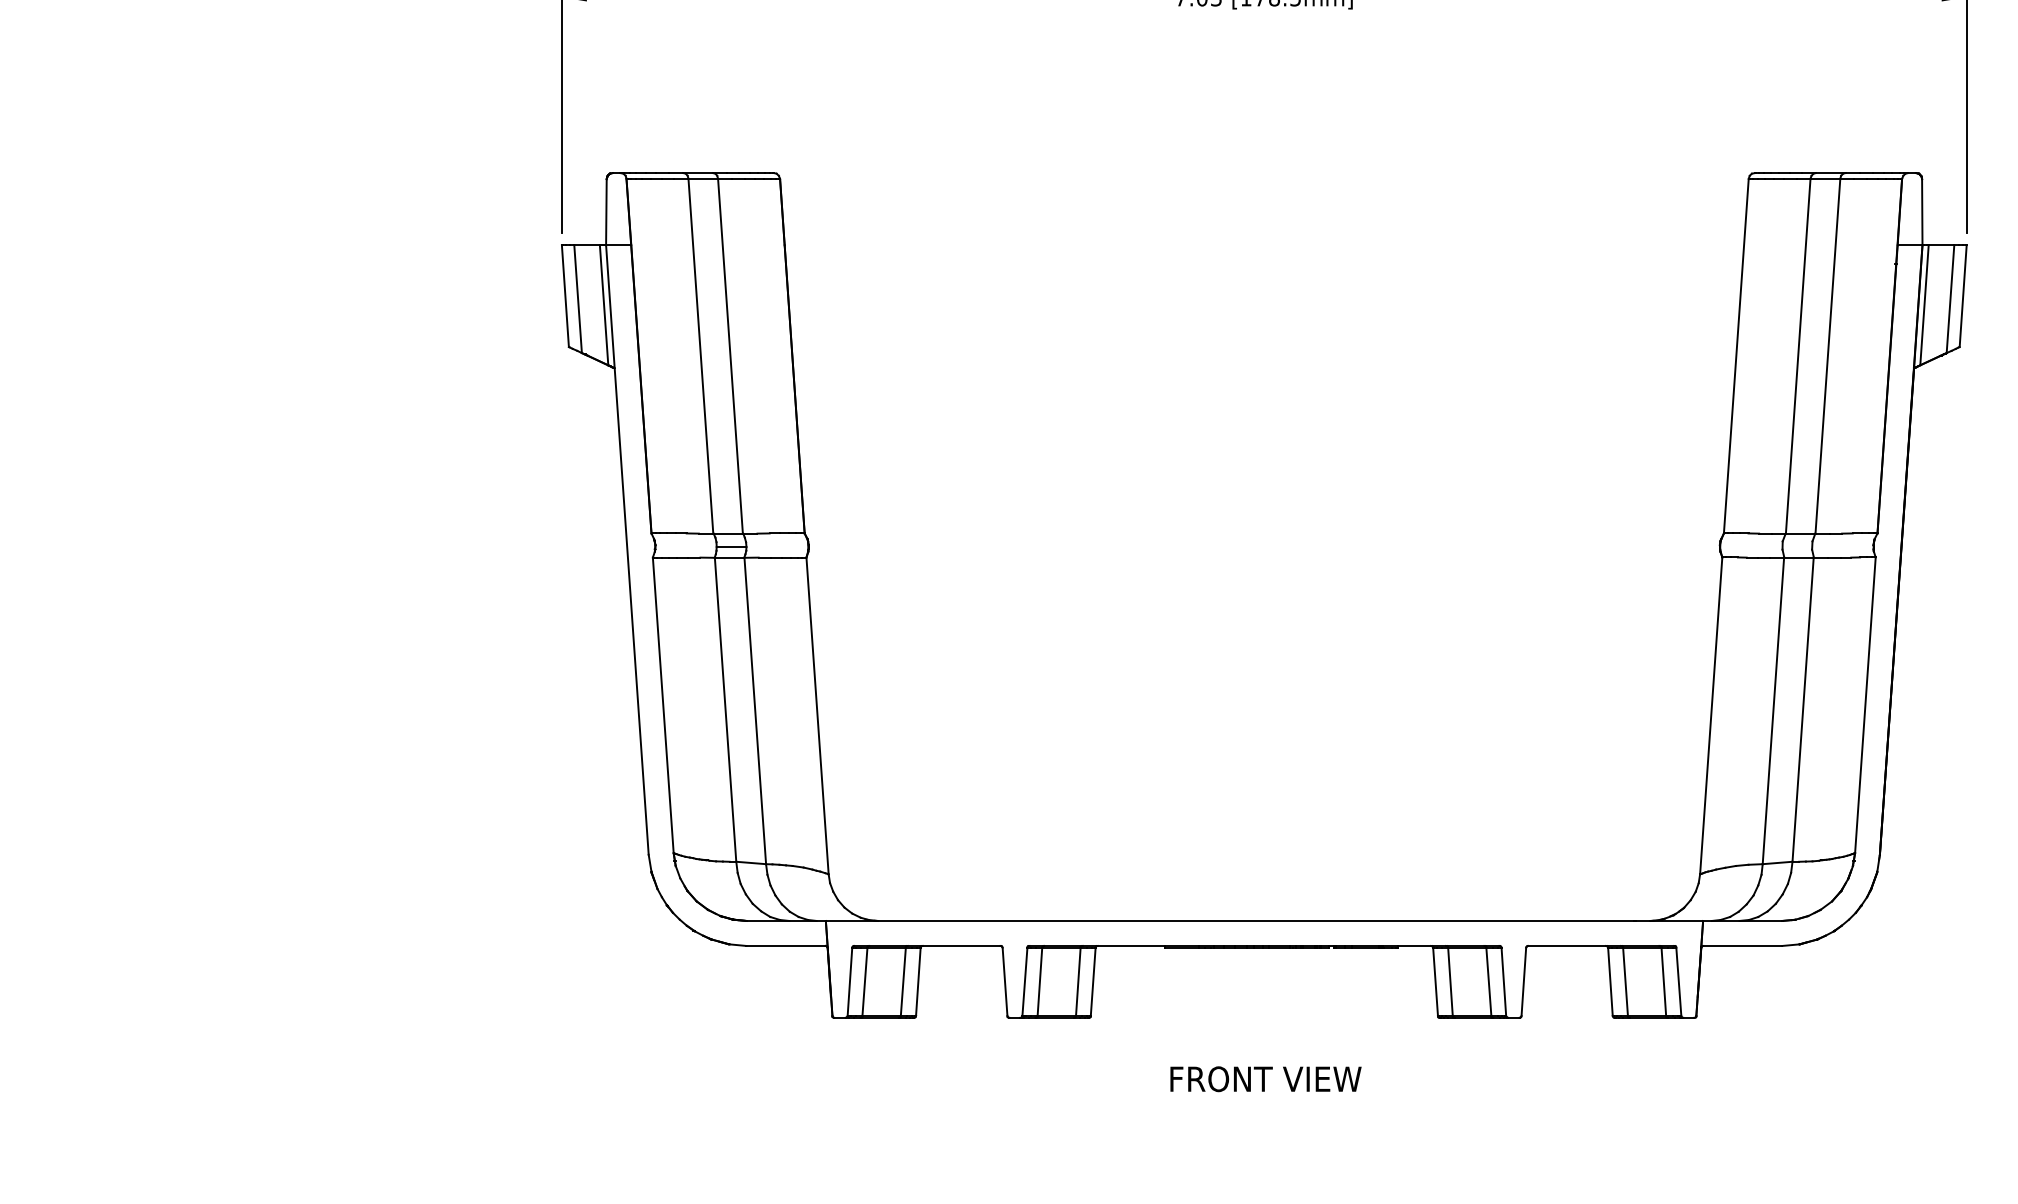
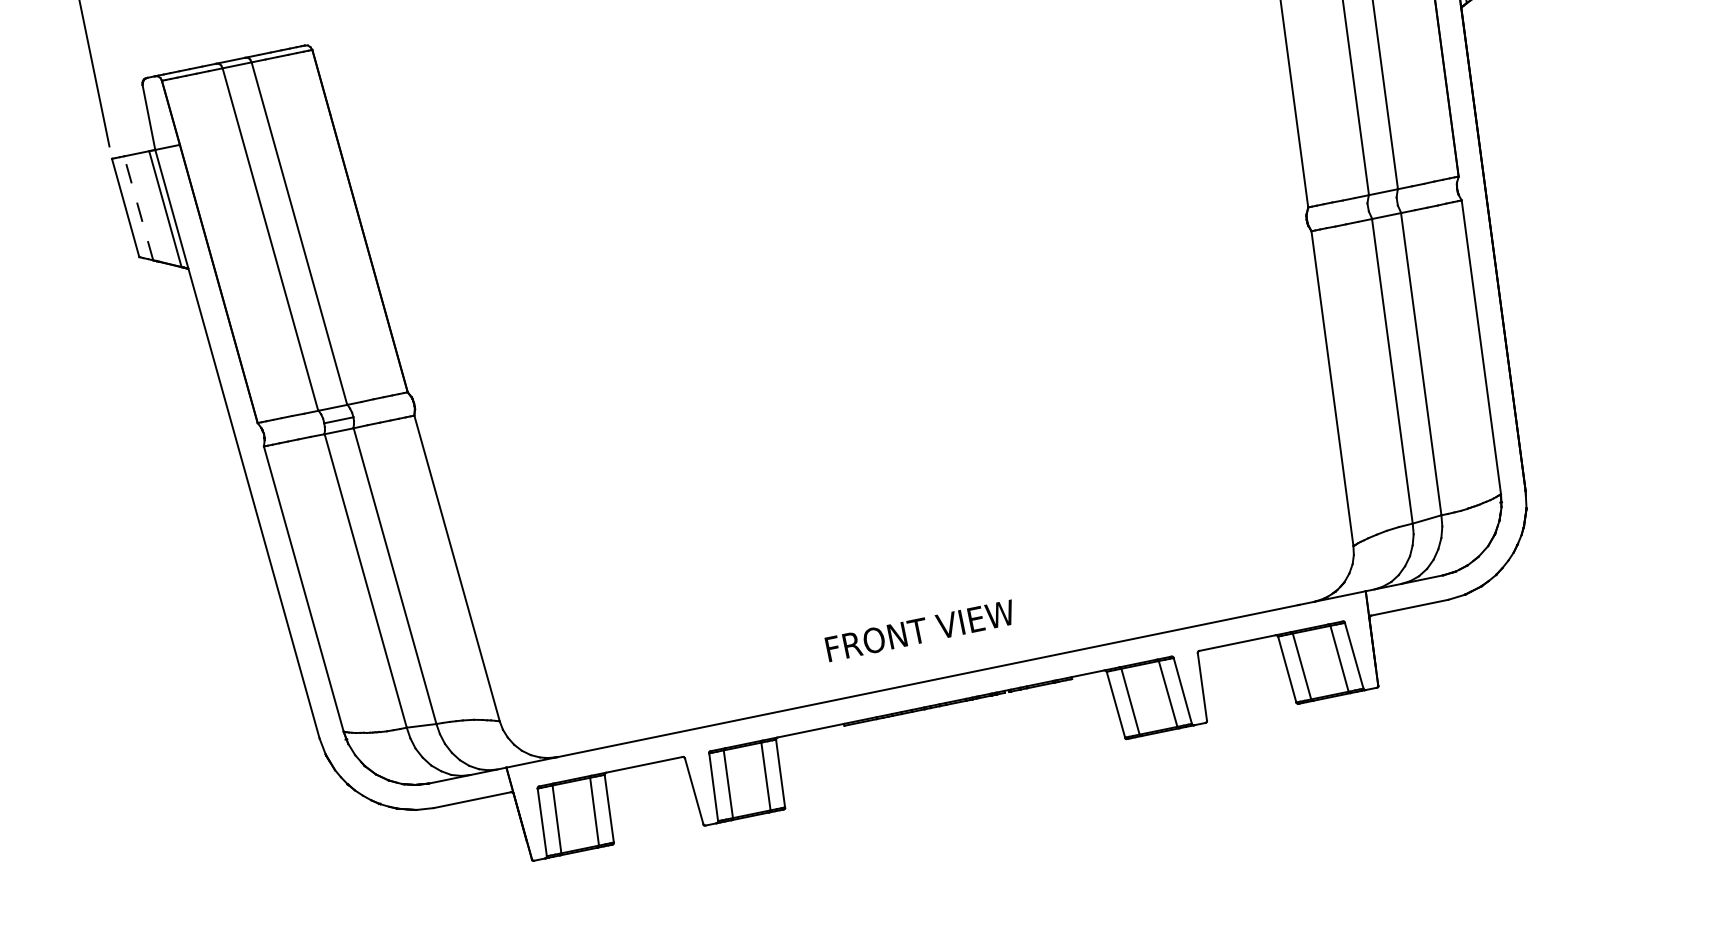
line: (578, 298) -> (138, 207), solid -> dashed
text: (1265, 1079) -> (920, 631), moved

